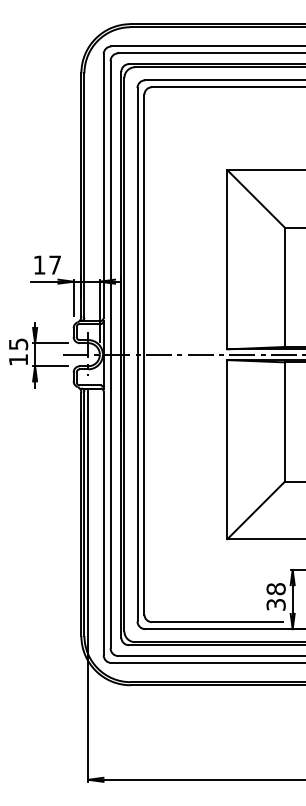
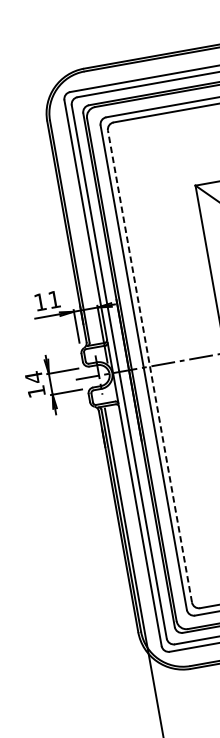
text: (54, 264) -> (53, 299), 17 -> 11
text: (18, 344) -> (34, 377), 15 -> 14
line: (144, 354) -> (150, 366), solid -> dashed

